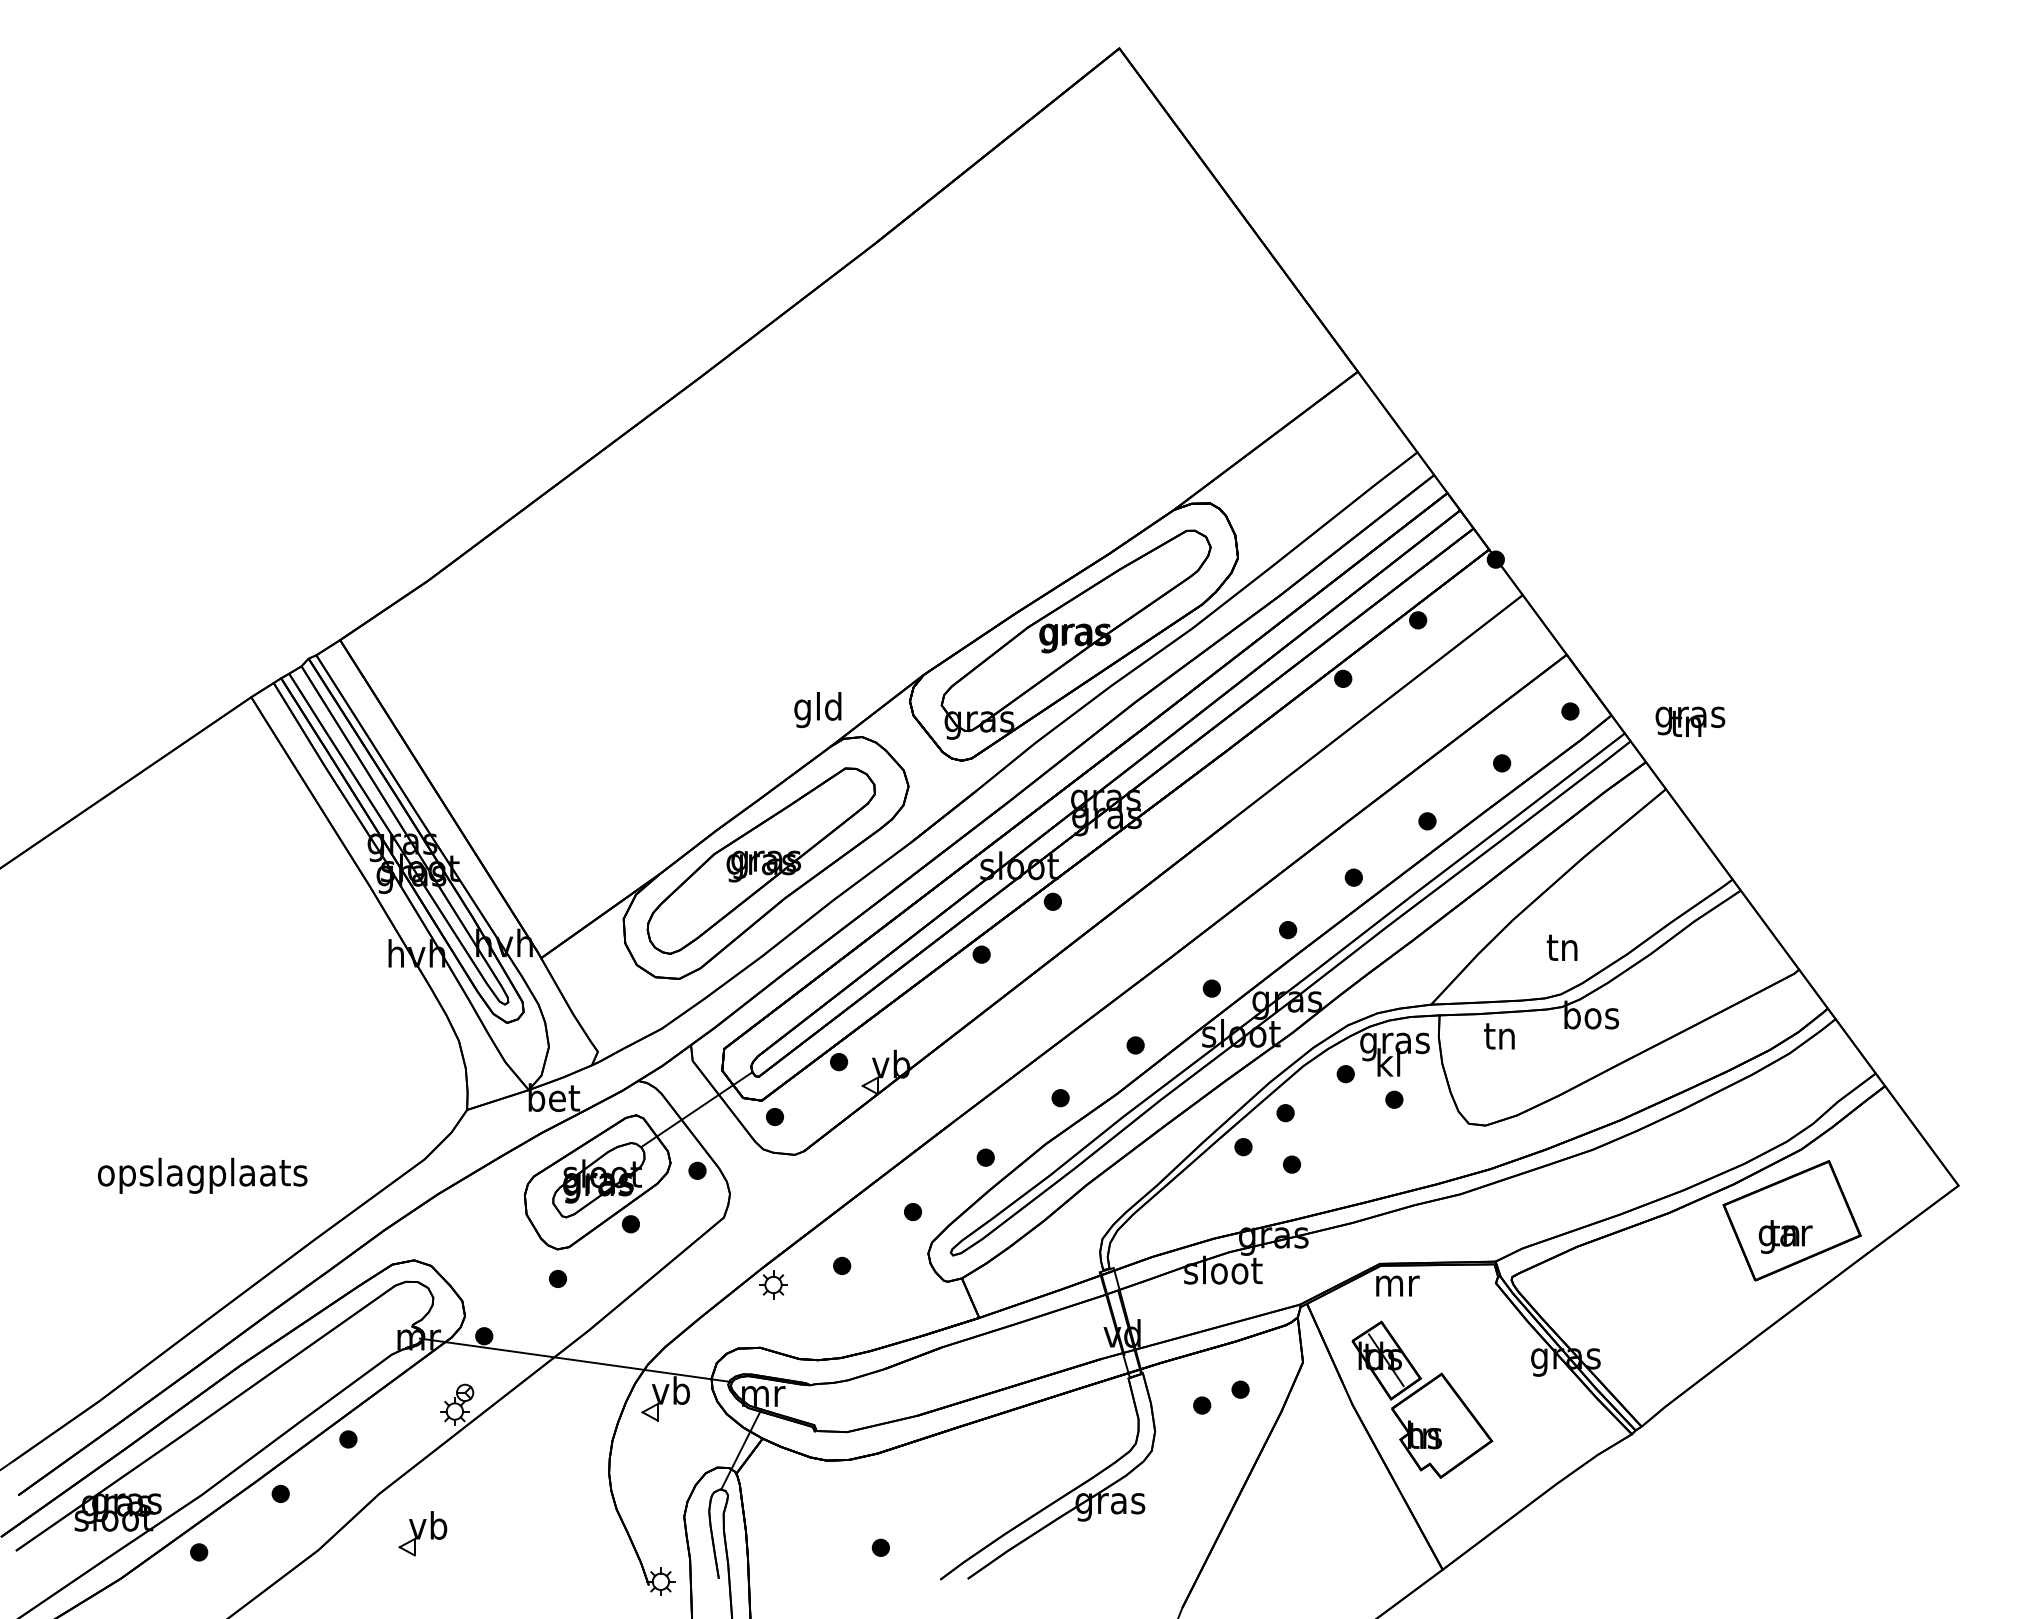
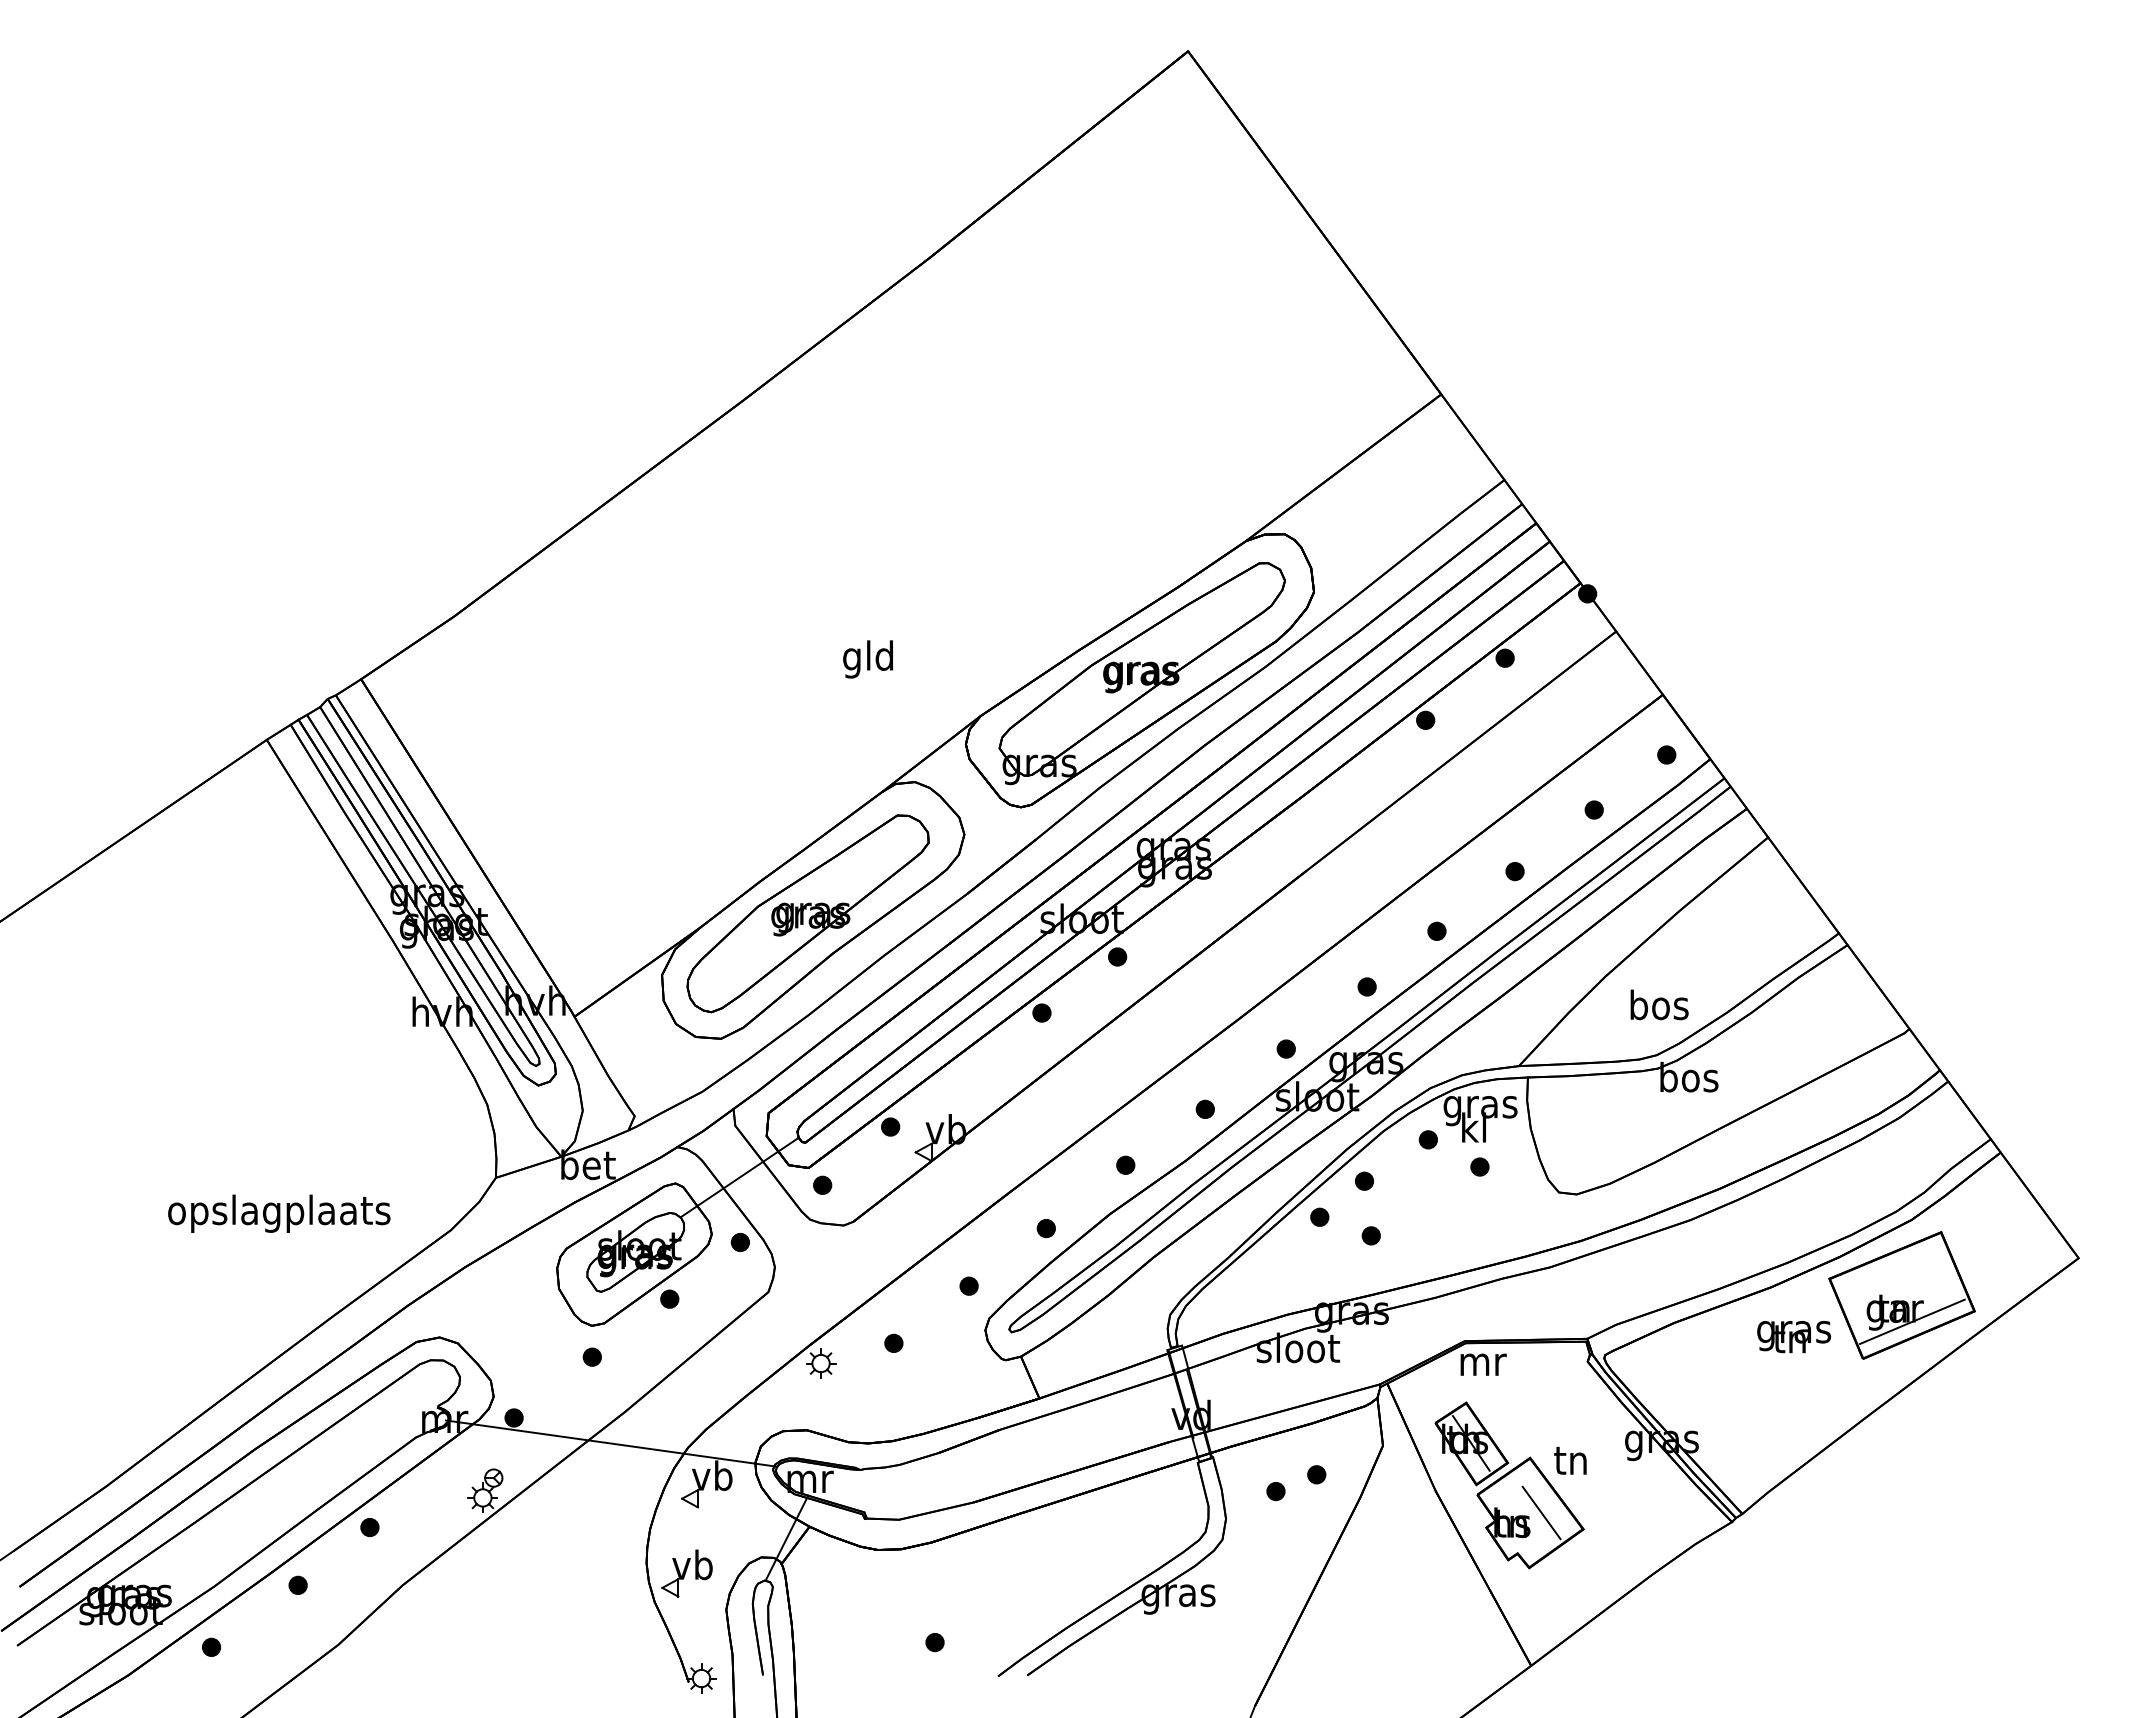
text: (817, 710) -> (867, 659), moved
text: (1689, 722) -> (1793, 1337), moved
text: (1563, 946) -> (1659, 1004), tn -> bos
text: (1499, 1036) -> (1570, 1460), moved
text: (202, 1175) -> (279, 1213), moved
line: (1801, 1245) -> (1912, 1321), added
line: (1452, 1425) -> (1541, 1512), added
part: (422, 1533) -> (686, 1573), moved

